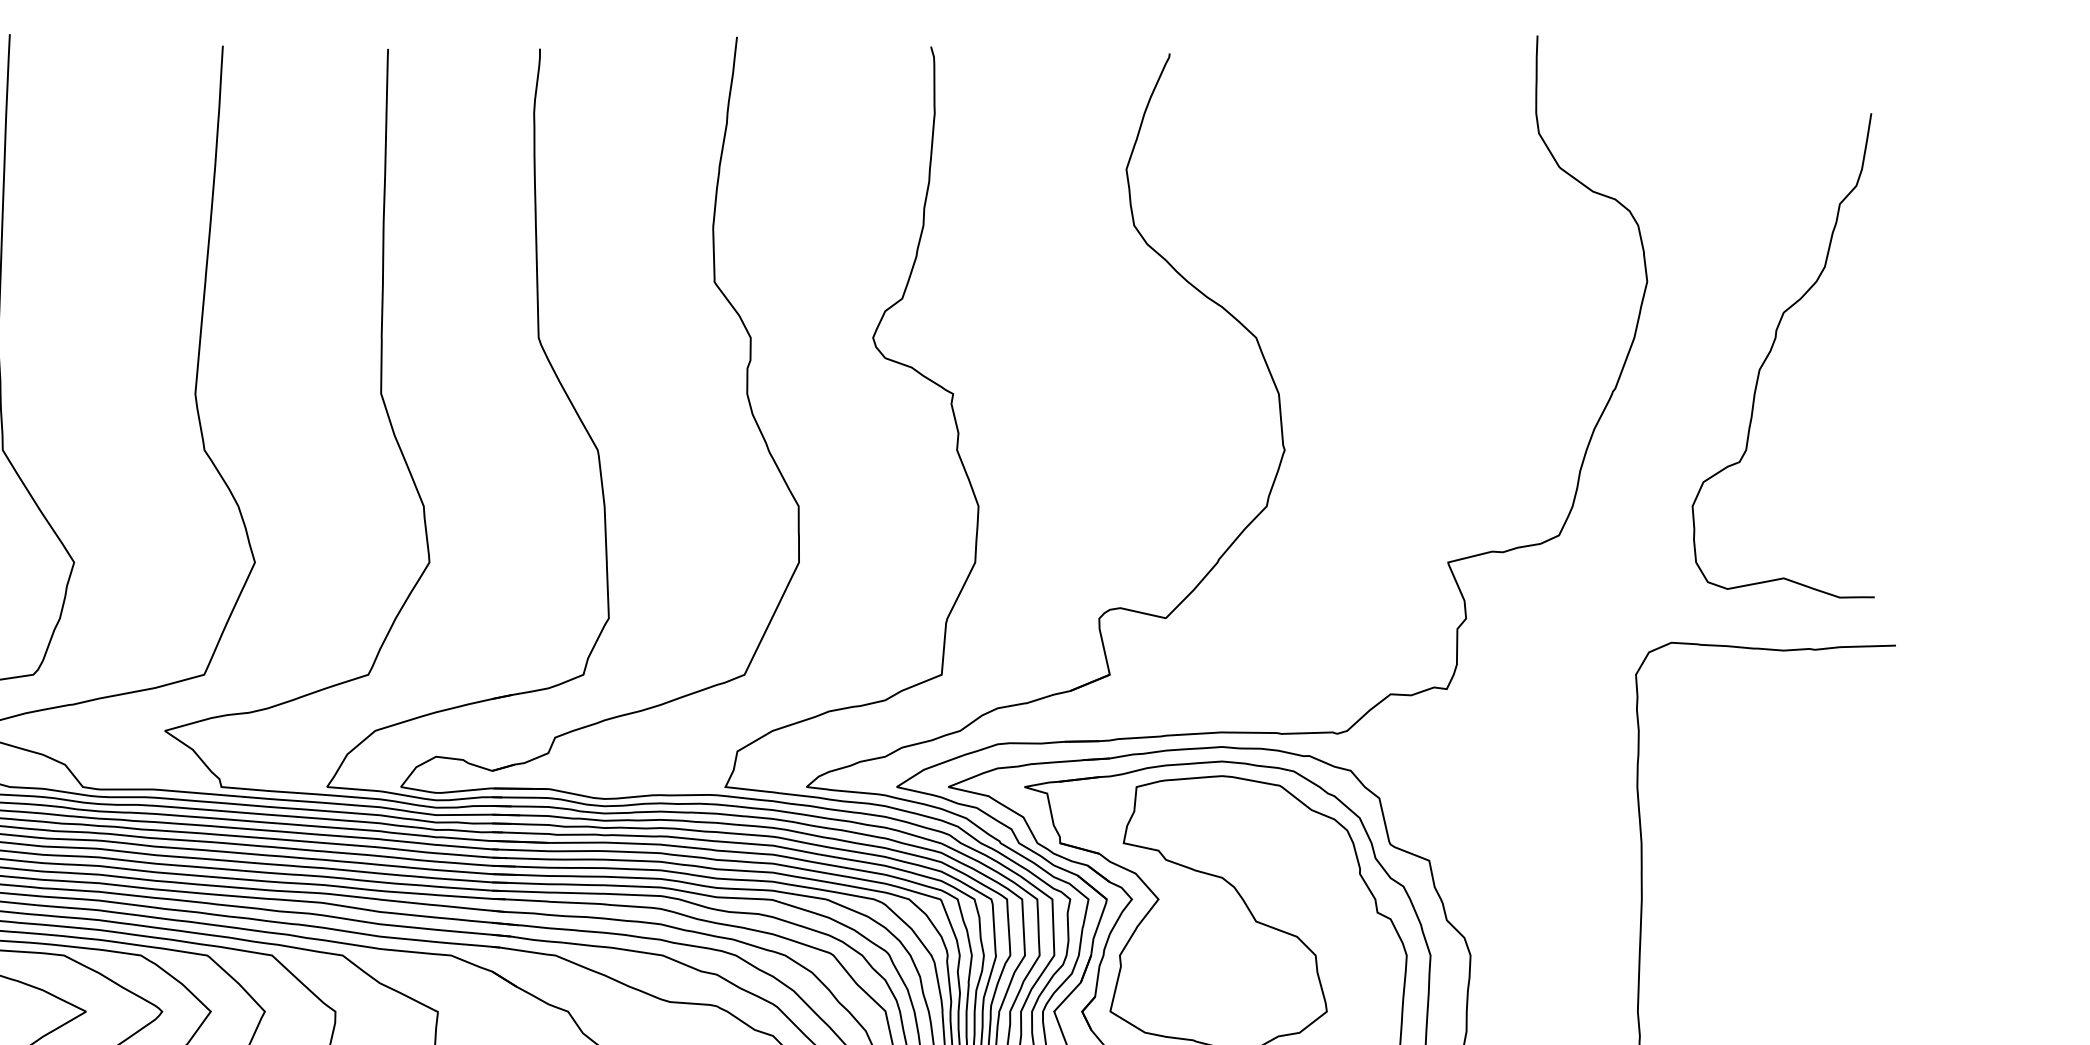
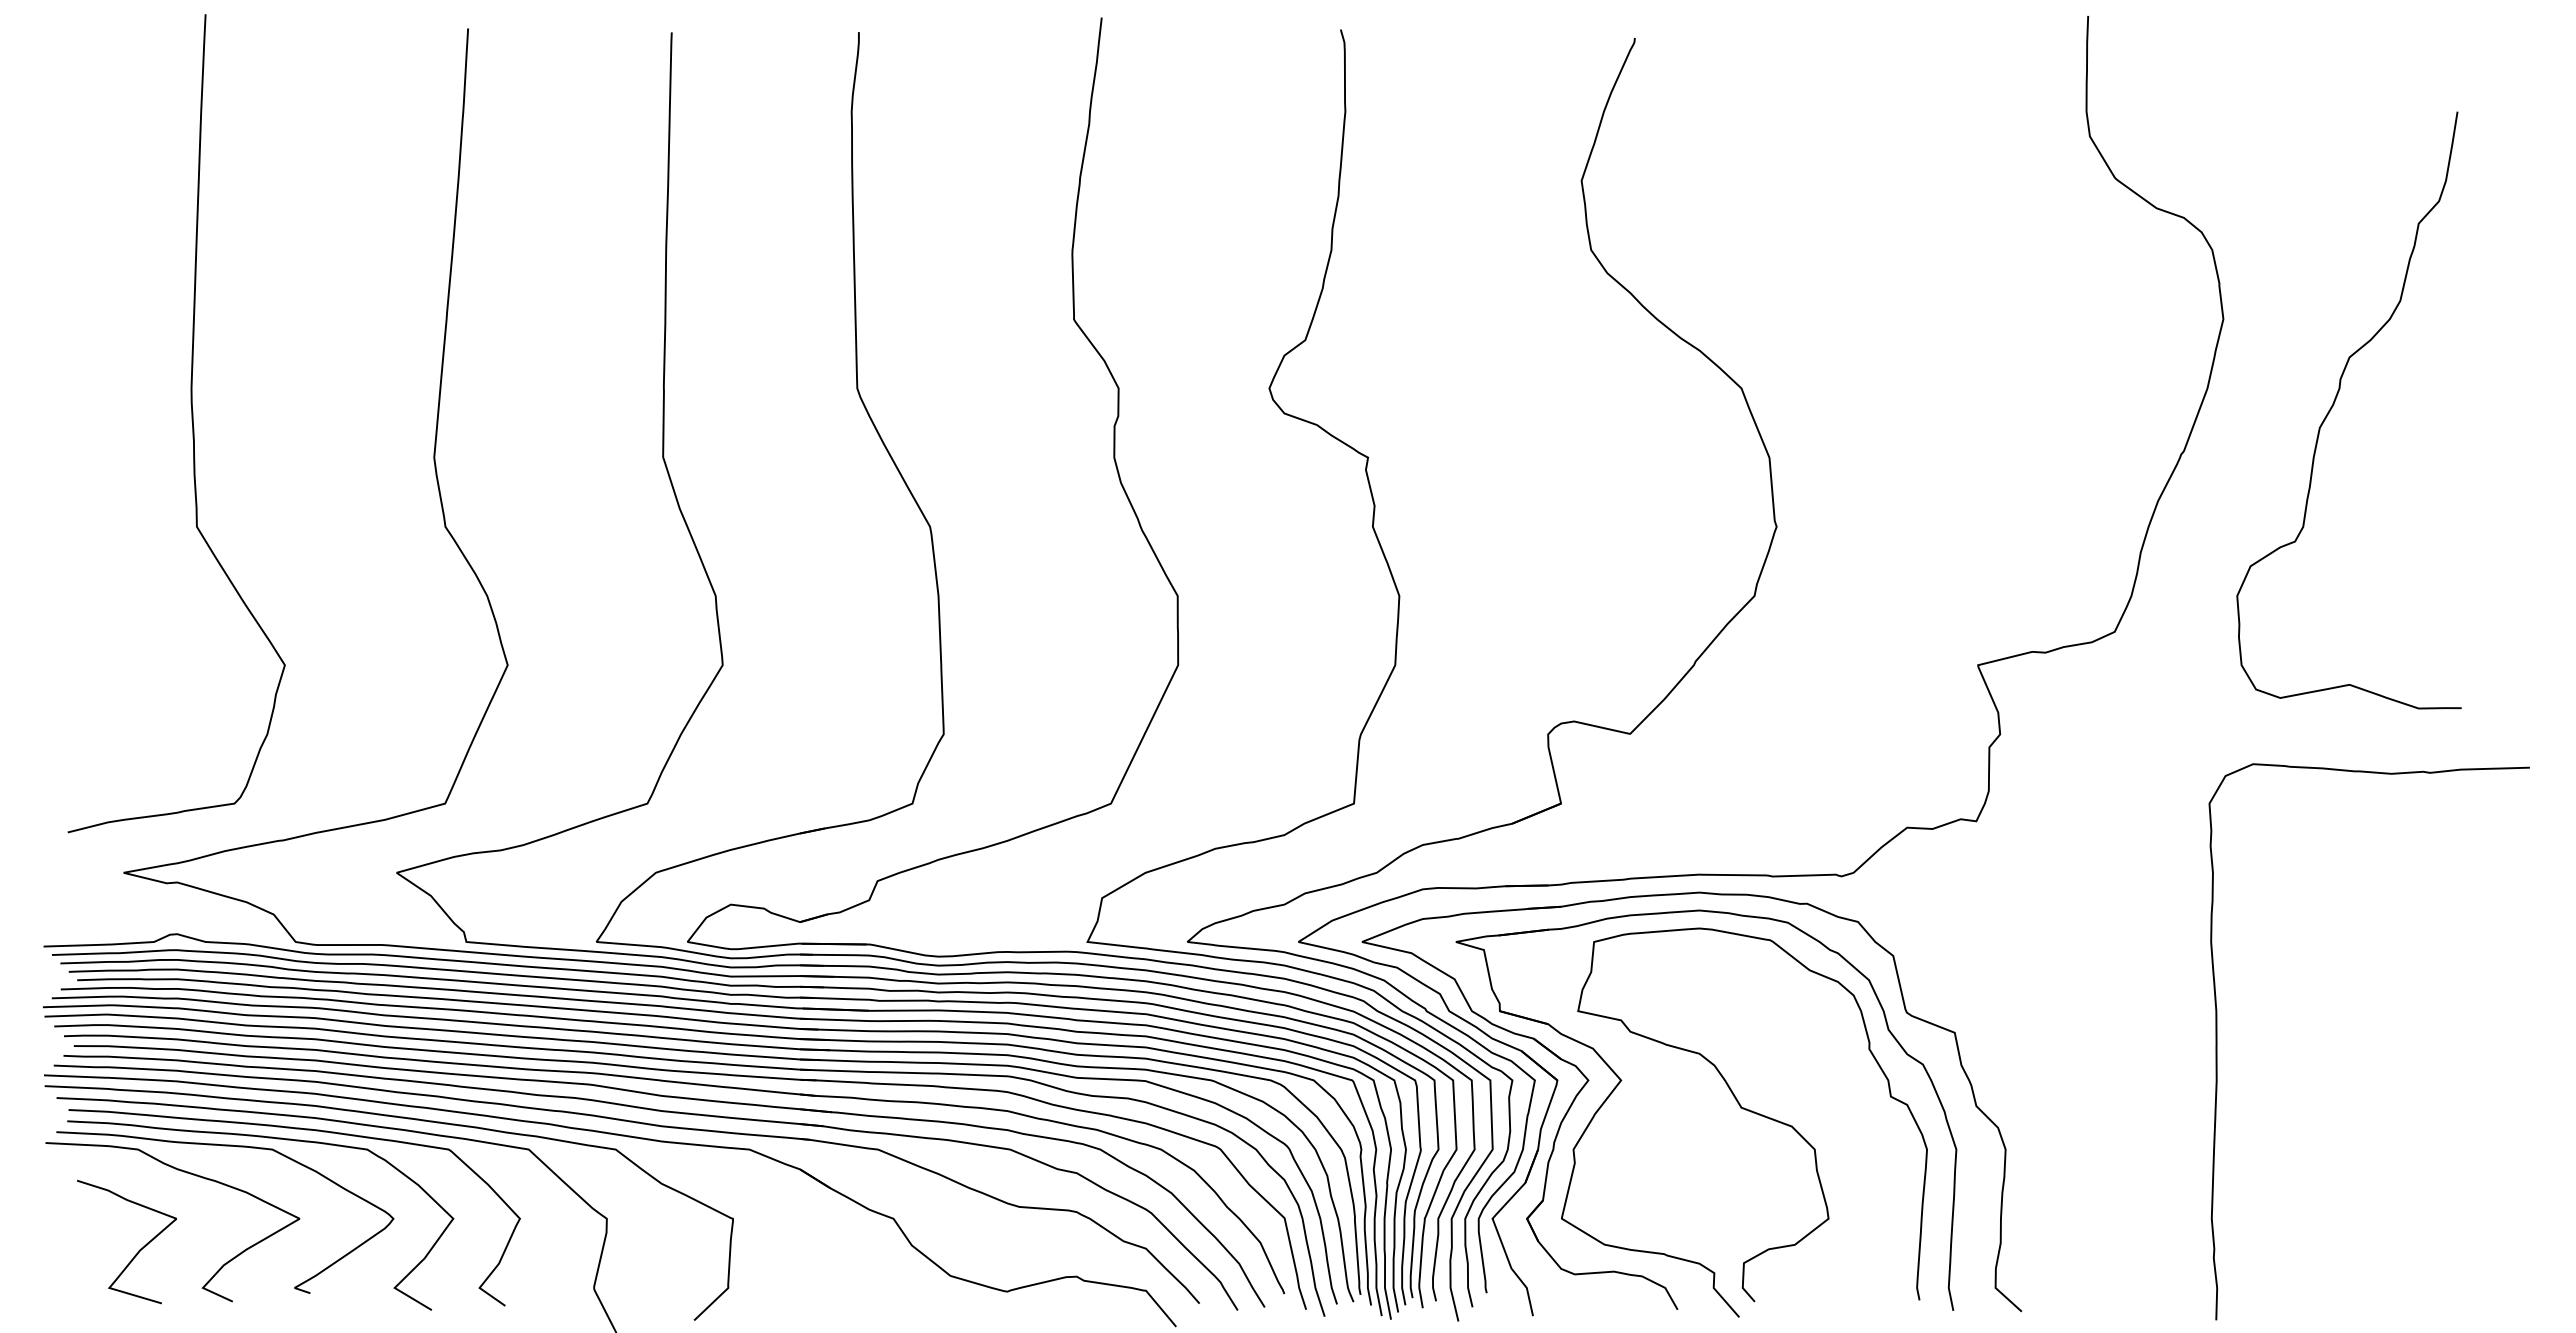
curve: (1771, 350) -> (2334, 404), moved

